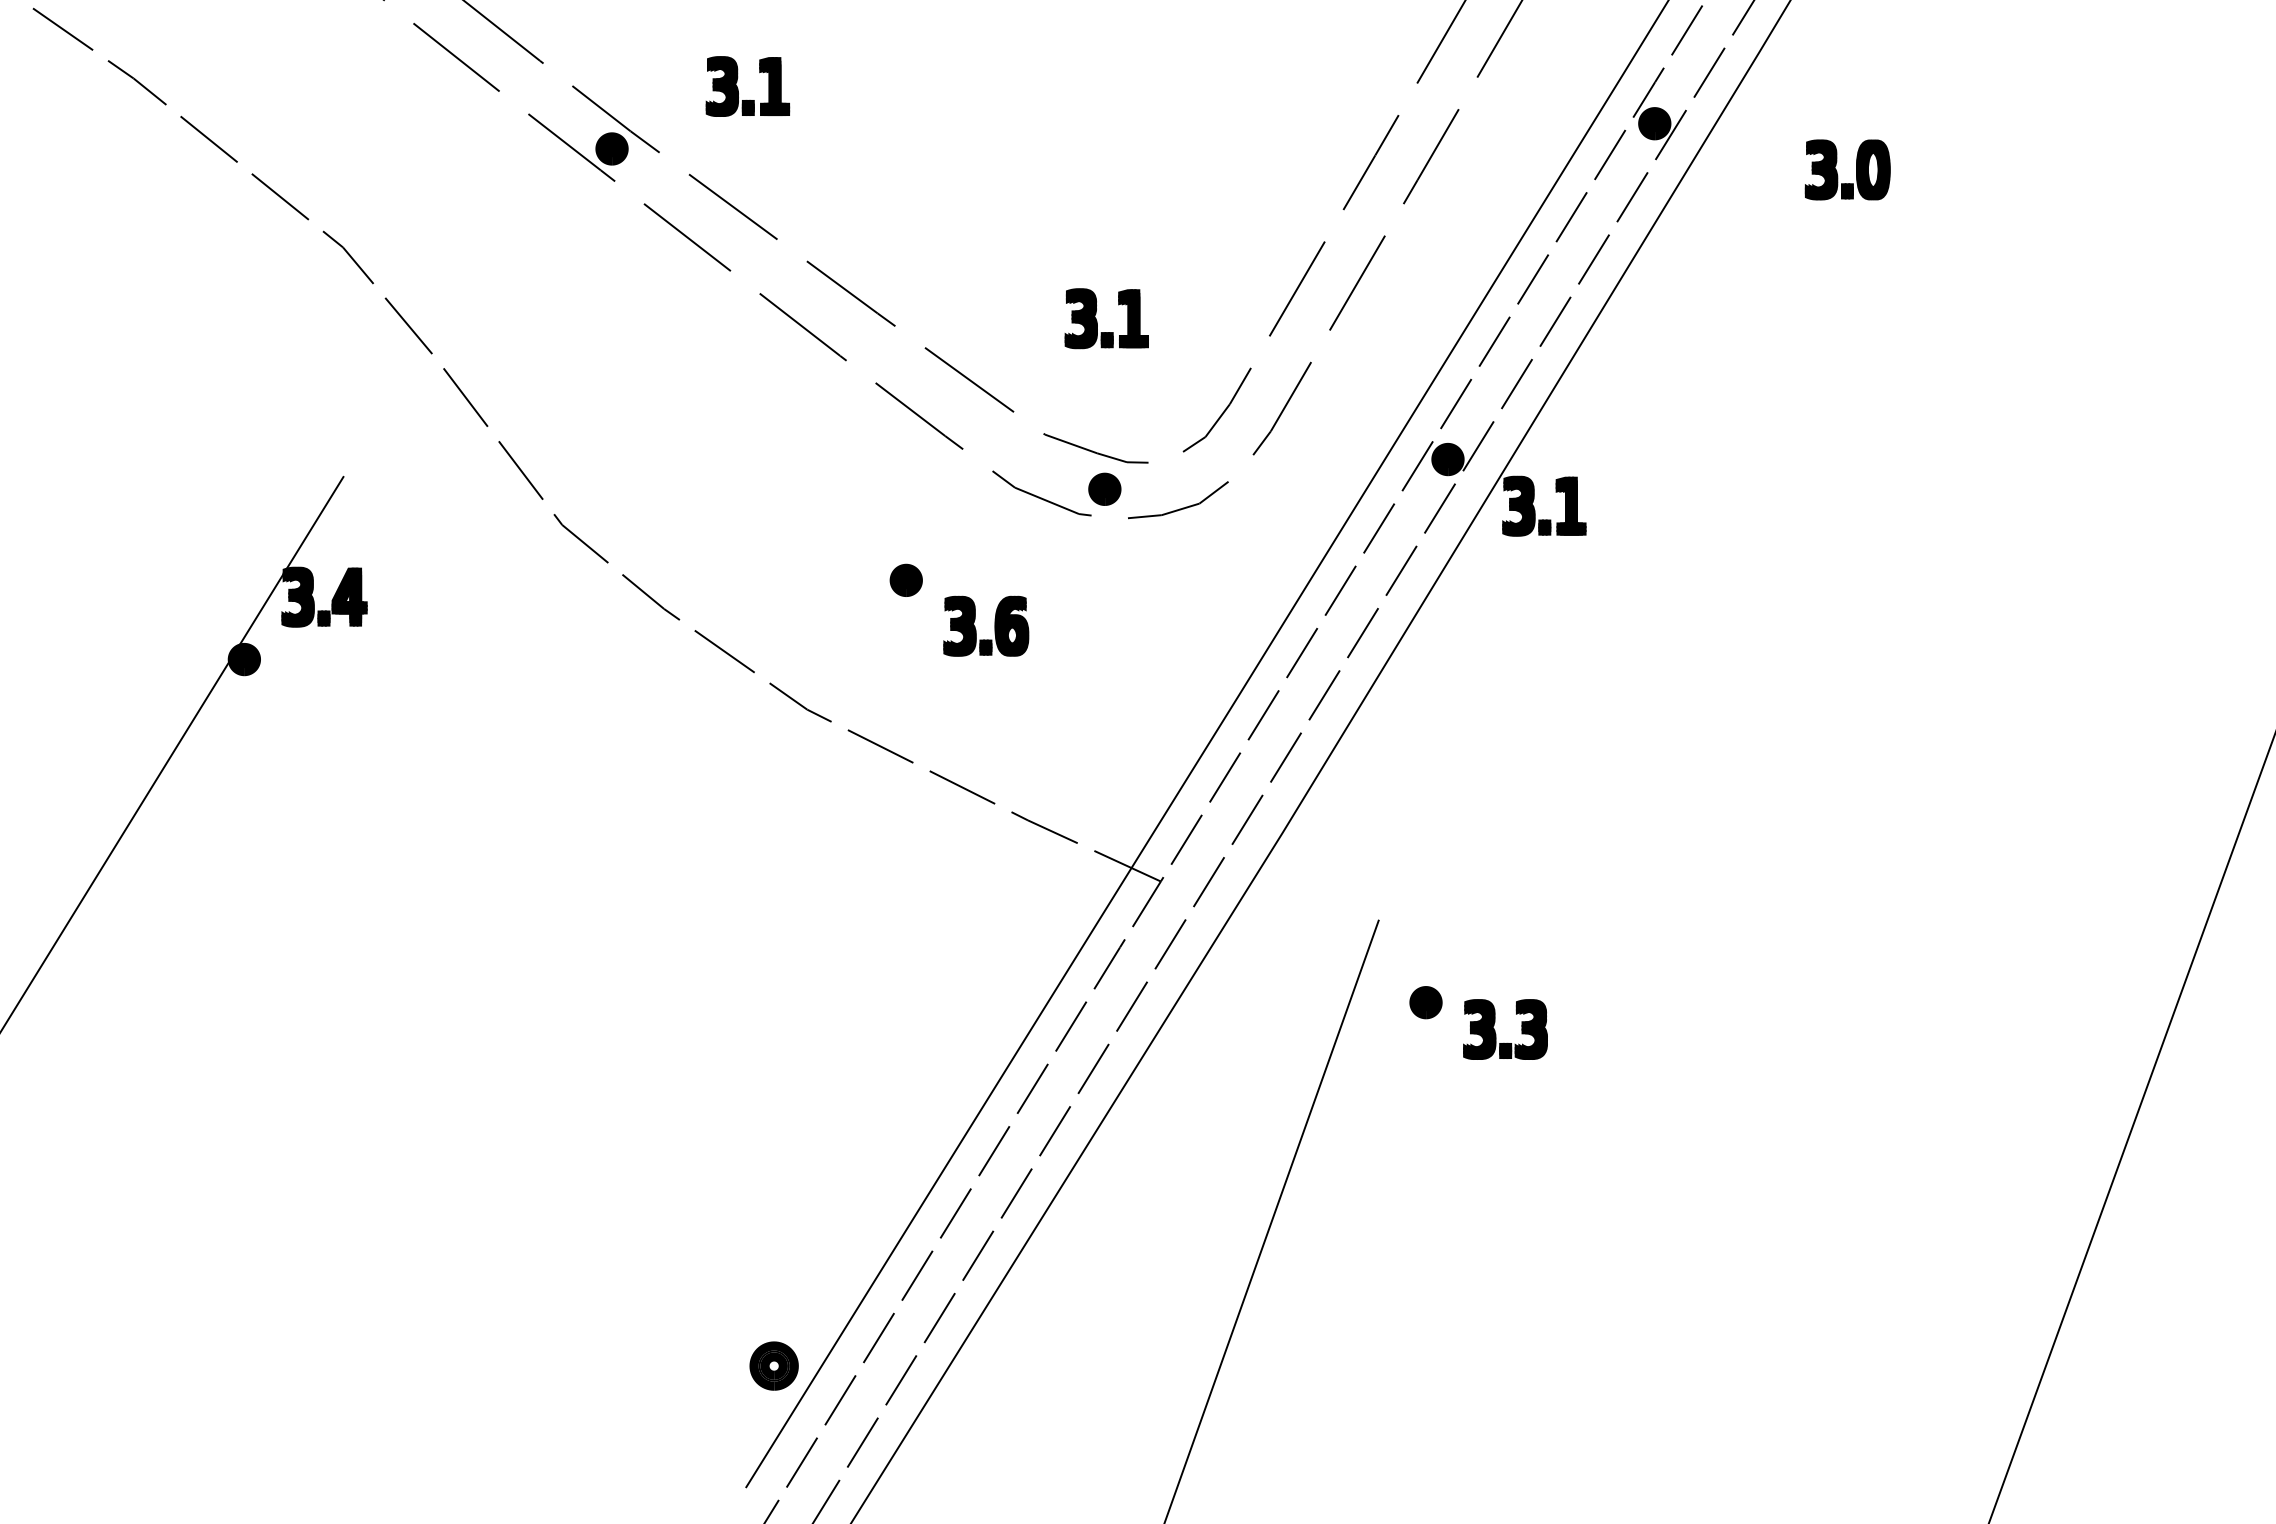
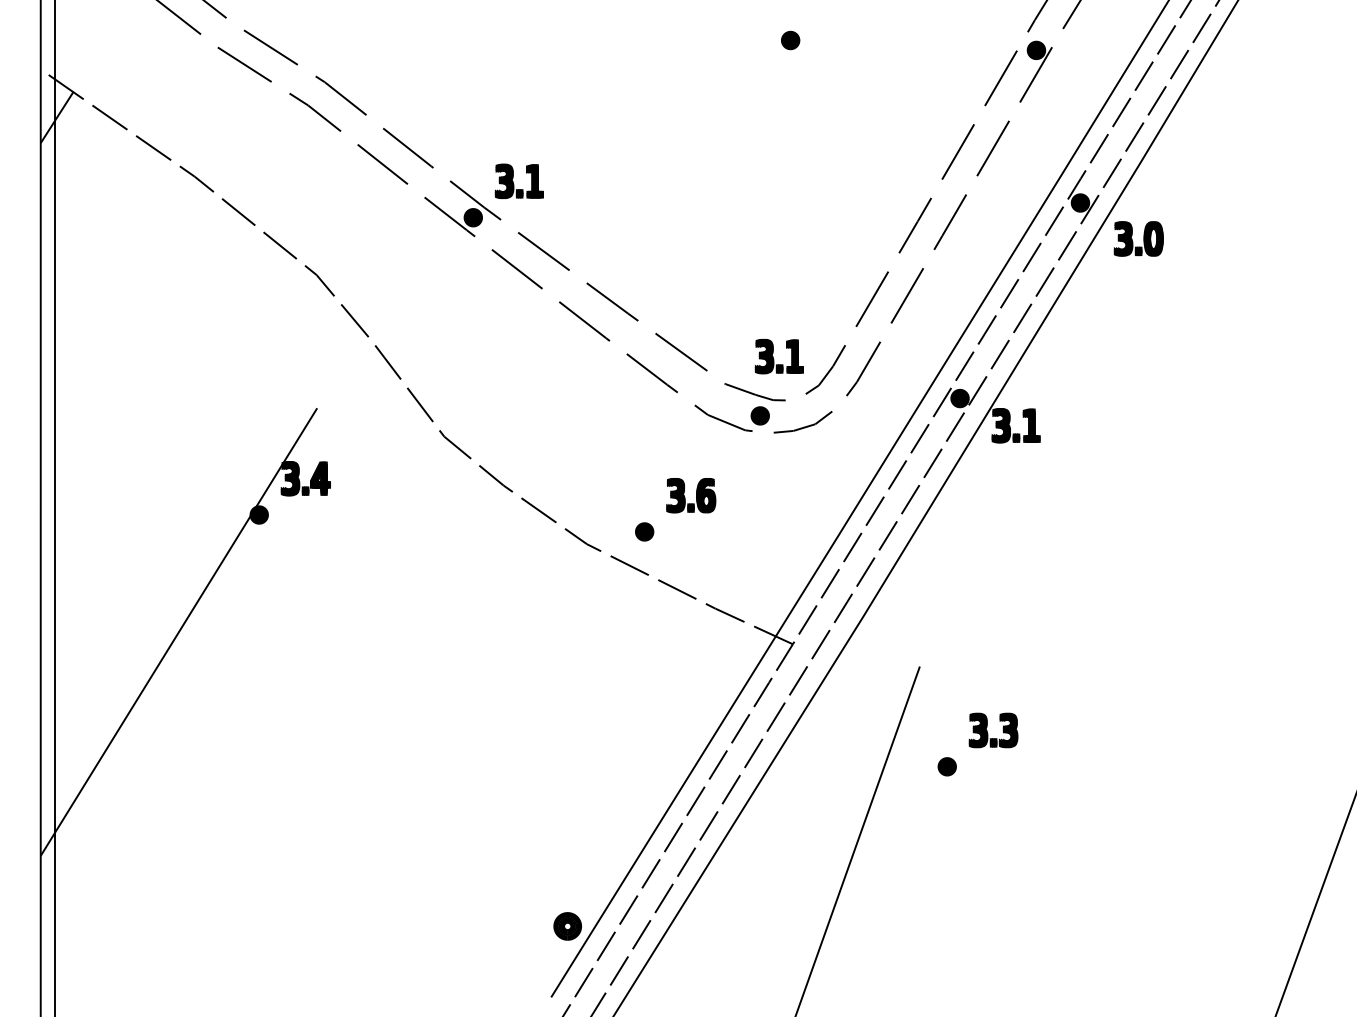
text: (746, 85) -> (518, 180), moved
text: (1847, 169) -> (1138, 238), moved
text: (1105, 318) -> (778, 356), moved
part: (906, 579) -> (644, 531), moved
part: (1424, 1002) -> (946, 766), moved

